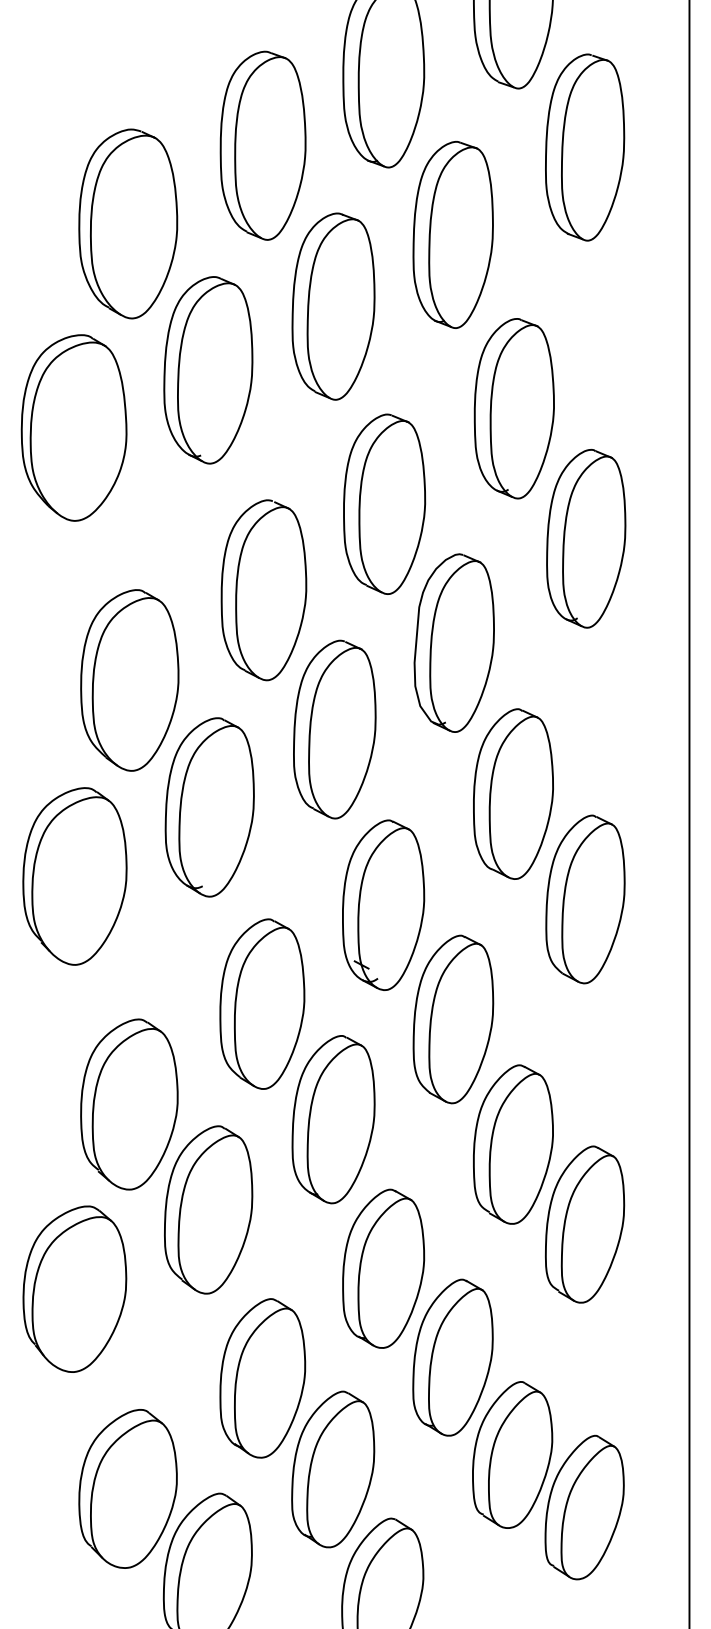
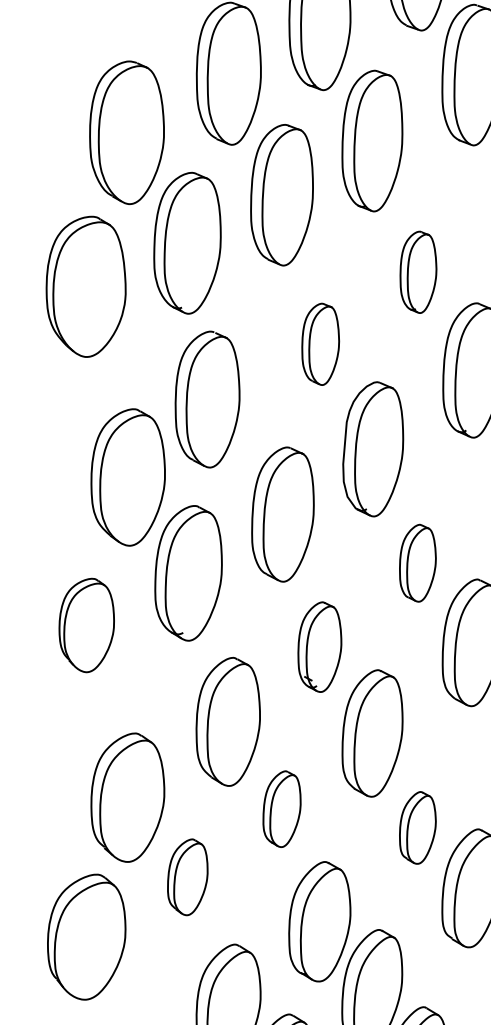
part: (513, 408) -> (417, 272), size x0.6
part: (384, 503) -> (320, 343), size x0.6
part: (263, 590) -> (207, 399), moved
part: (513, 793) -> (417, 562), size x0.6
part: (74, 876) -> (86, 625), size x0.7
part: (383, 904) -> (319, 646), size x0.7
part: (333, 1119) -> (282, 809), size x0.6
part: (513, 1144) -> (417, 827), size x0.6
part: (208, 1209) -> (187, 876), size x0.6

